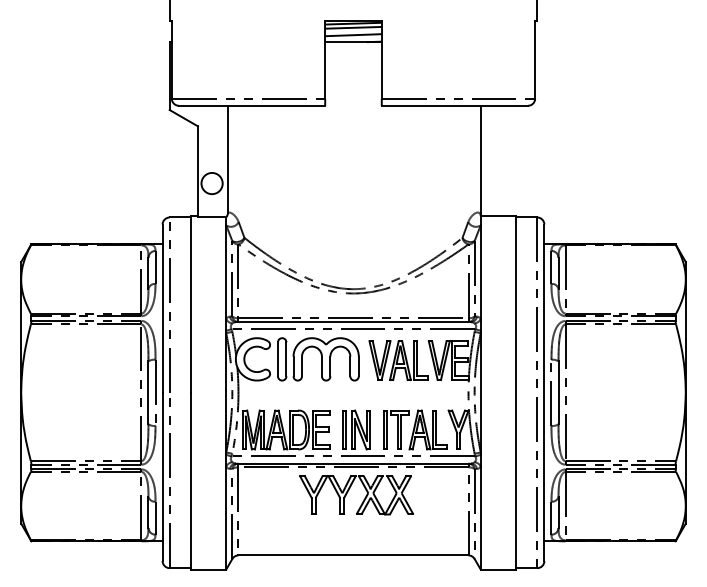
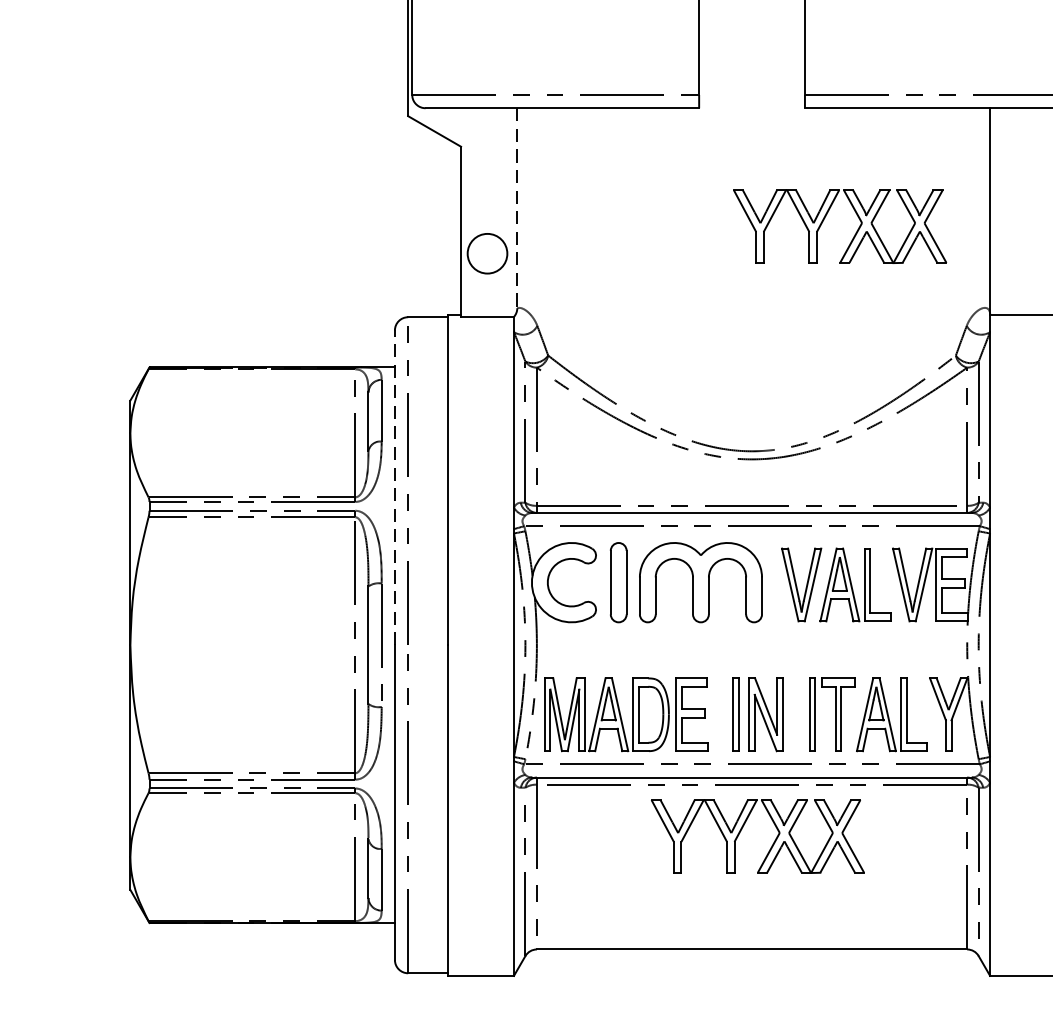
line: (228, 159) -> (518, 208), solid -> dashed
part: (407, 173) -> (853, 234), added
line: (162, 308) -> (394, 487), solid -> dashed

